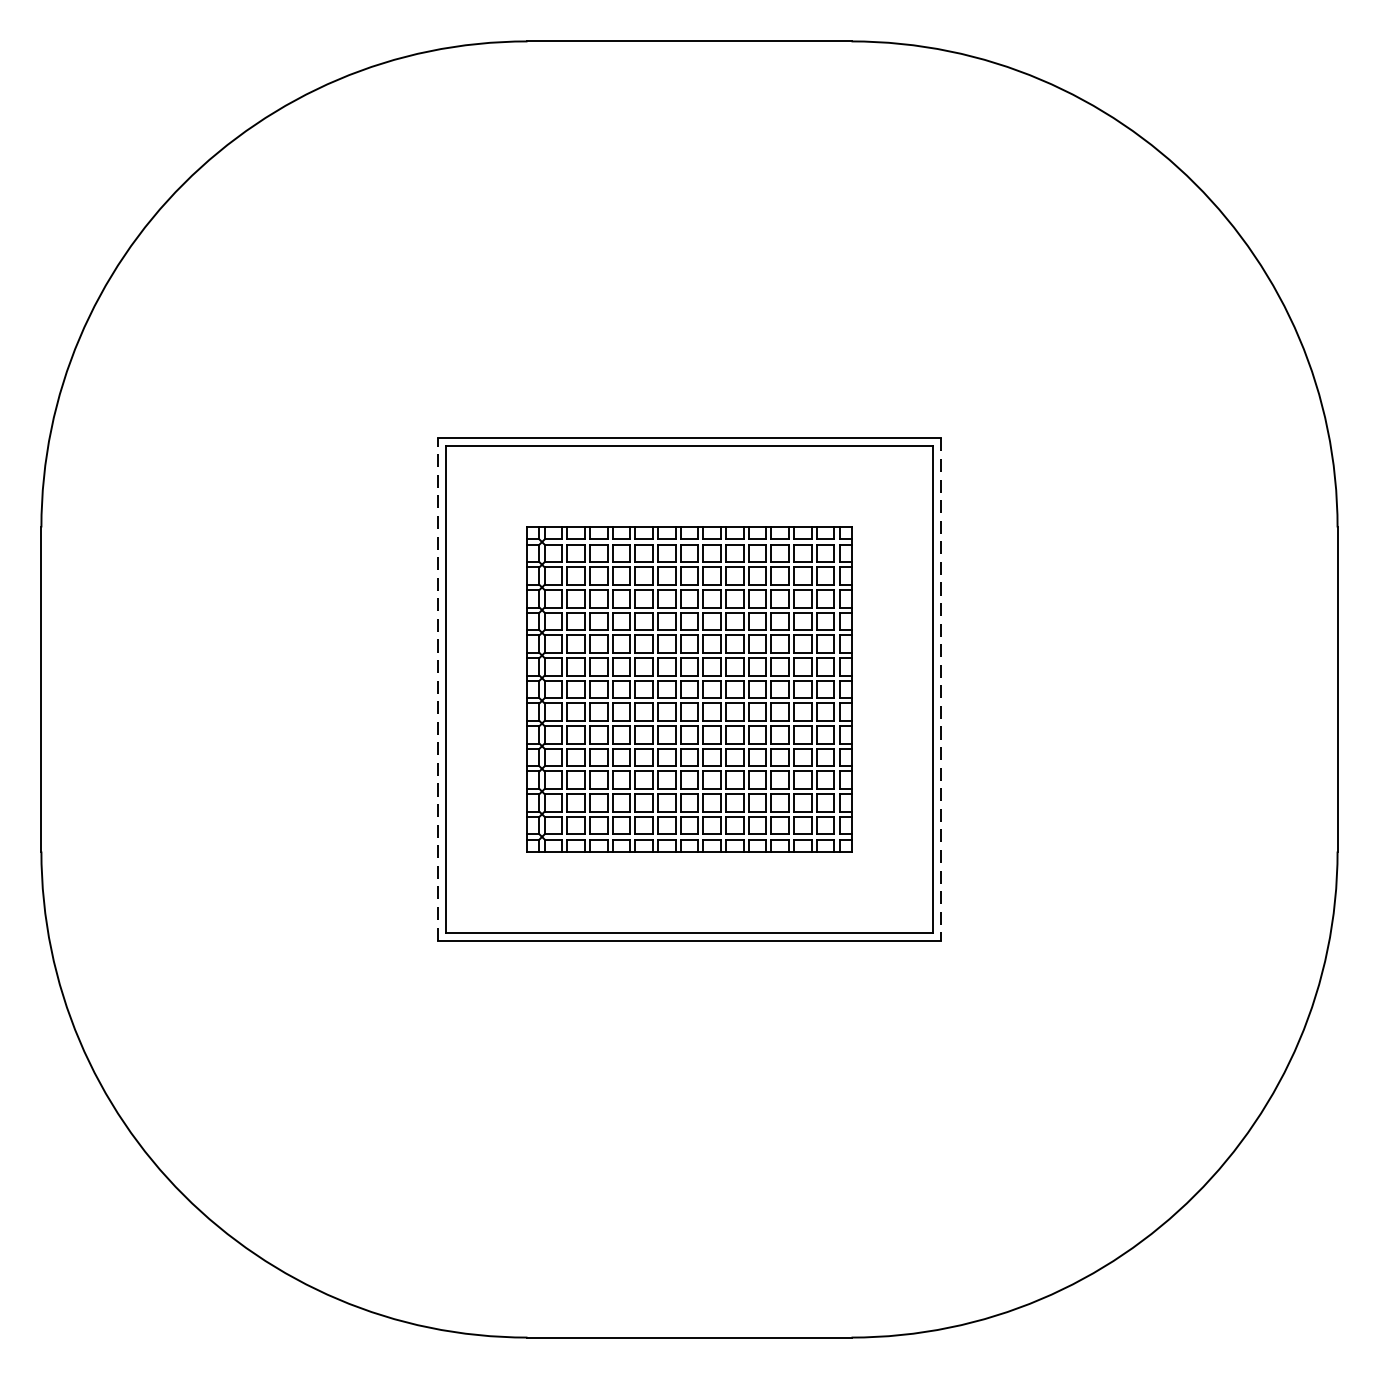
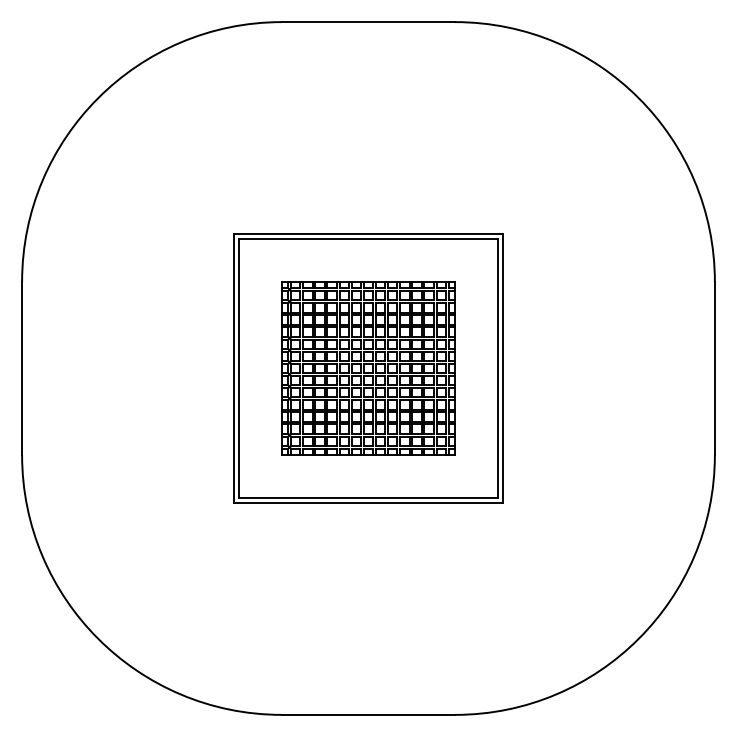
line: (438, 689) -> (234, 368), dashed -> solid
line: (940, 691) -> (502, 369), dashed -> solid

